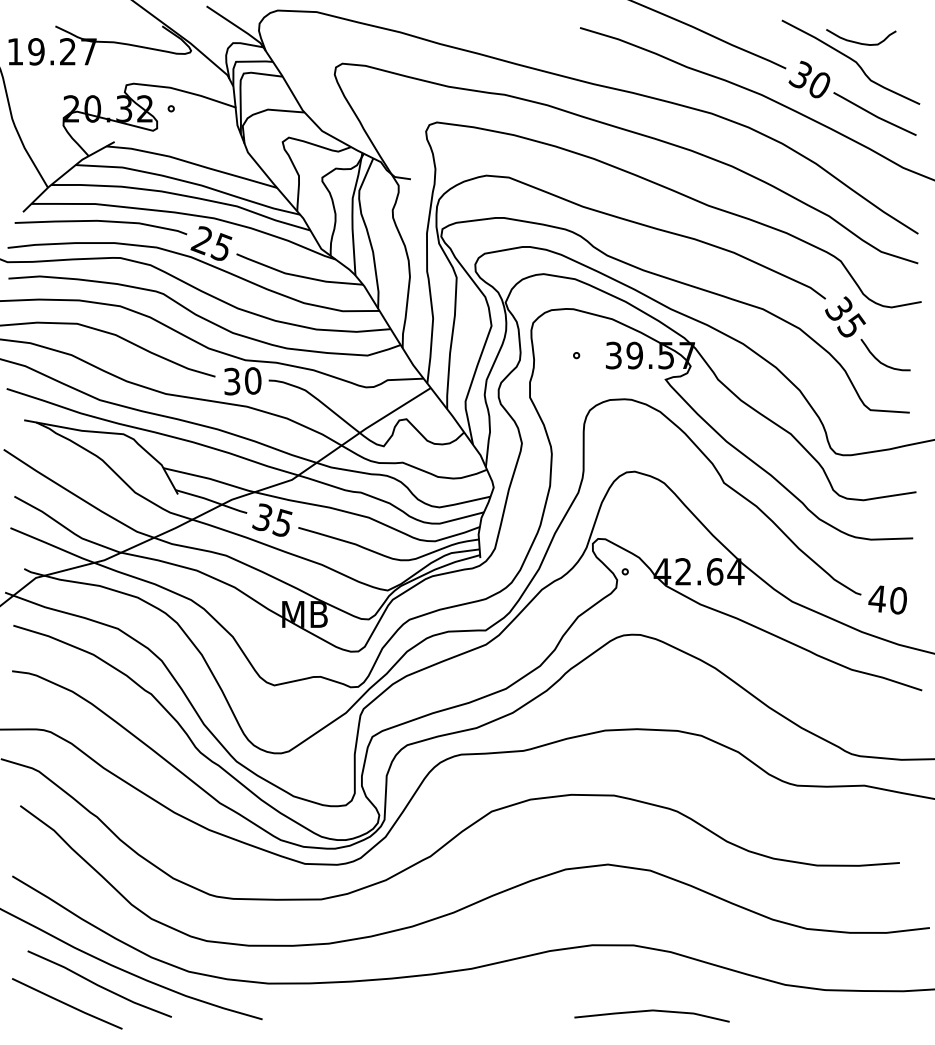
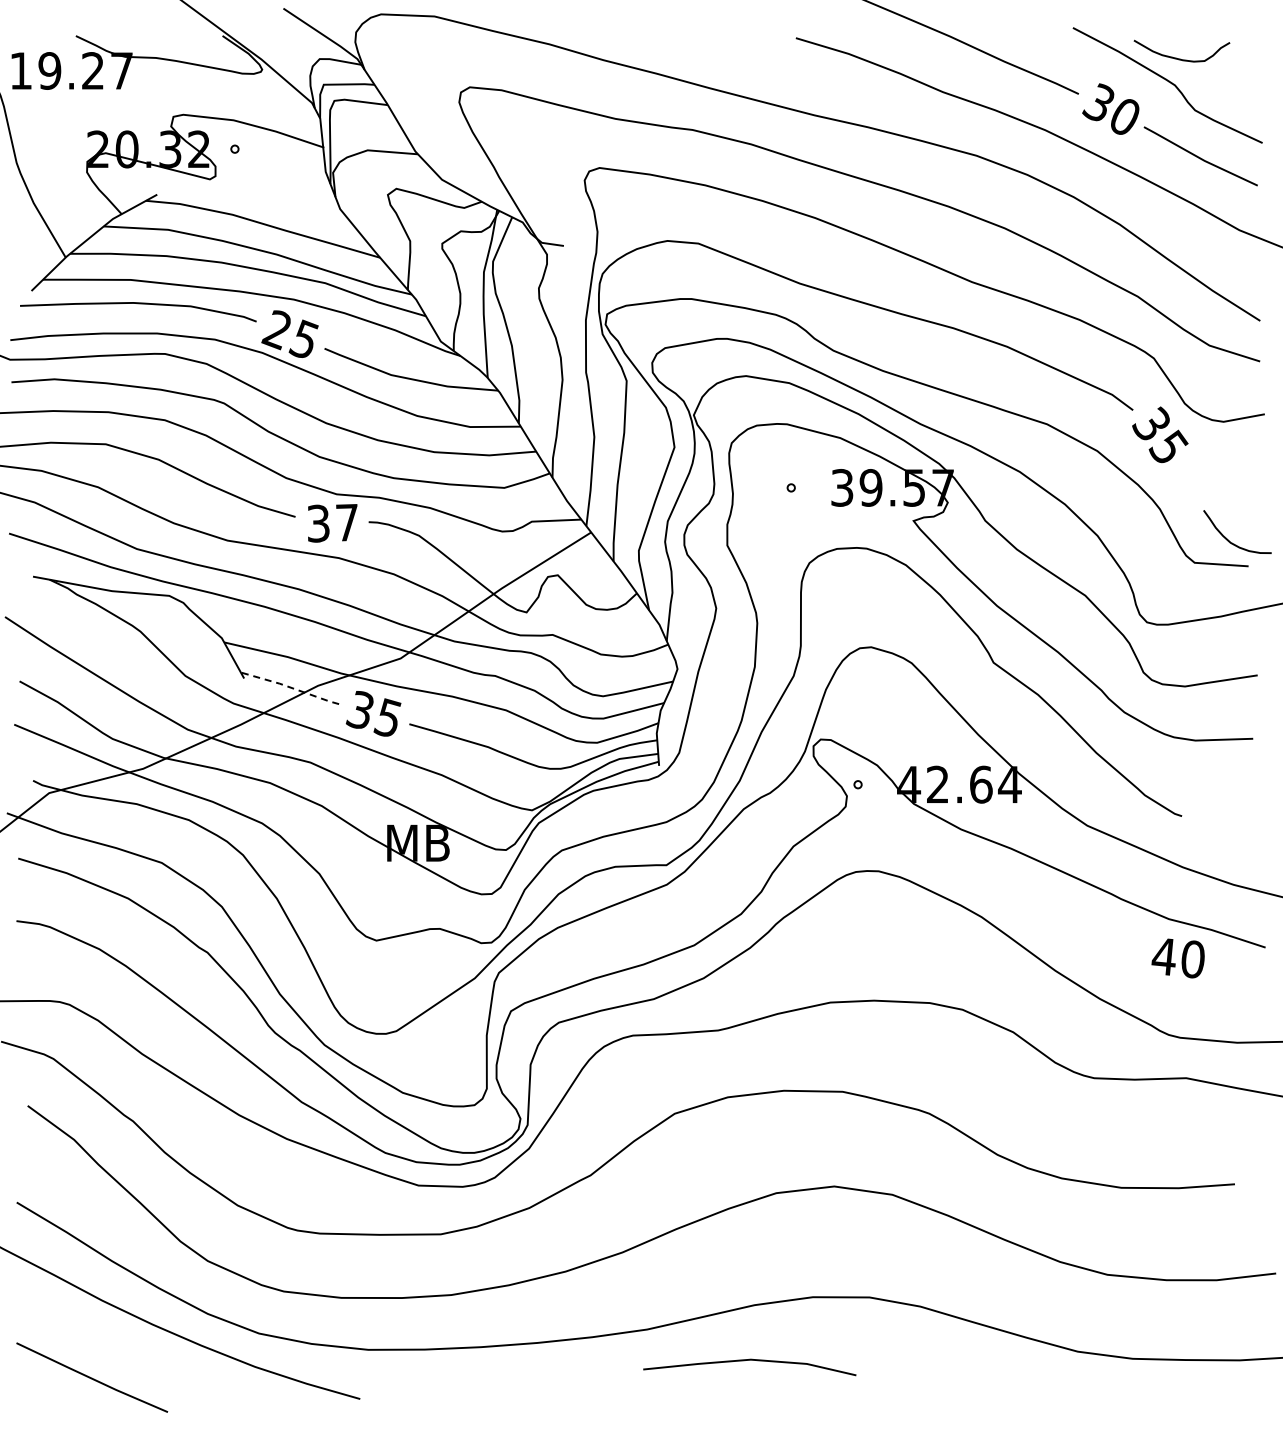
curve: (879, 360) -> (1228, 539), moved
text: (253, 380) -> (347, 522), 30 -> 37
line: (211, 501) -> (290, 687), solid -> dashed
text: (887, 600) -> (1177, 958), moved
line: (98, 984) -> (135, 1351), removed
line: (651, 1011) -> (749, 1360), moved

